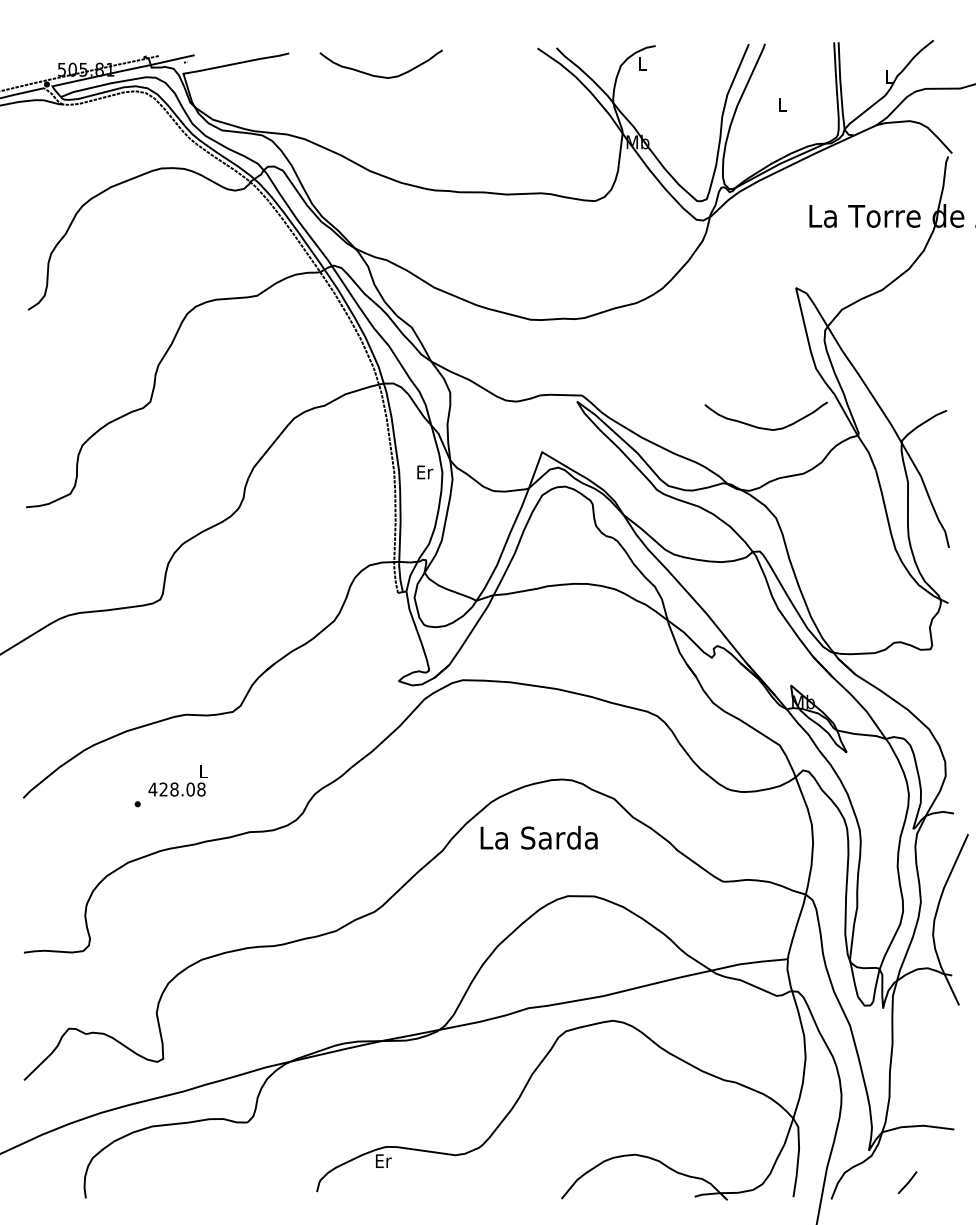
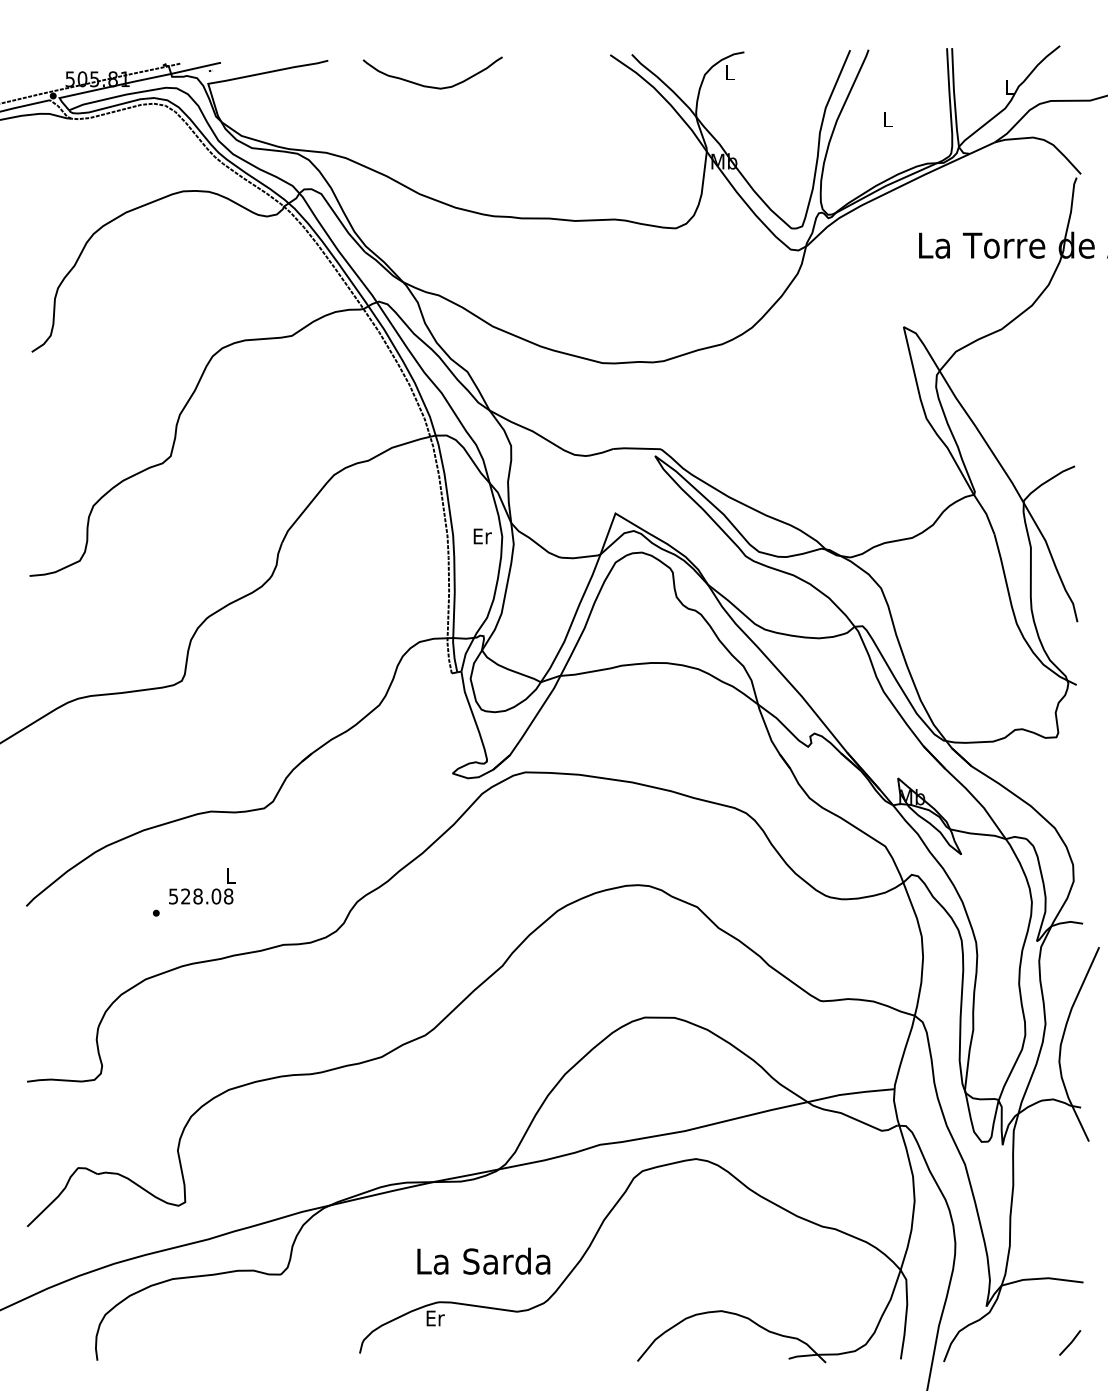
curve: (764, 427) -> (867, 485), removed
text: (152, 789) -> (173, 896), 428.08 -> 528.08
text: (538, 837) -> (483, 1260), moved
line: (907, 1182) -> (1070, 1342), moved

